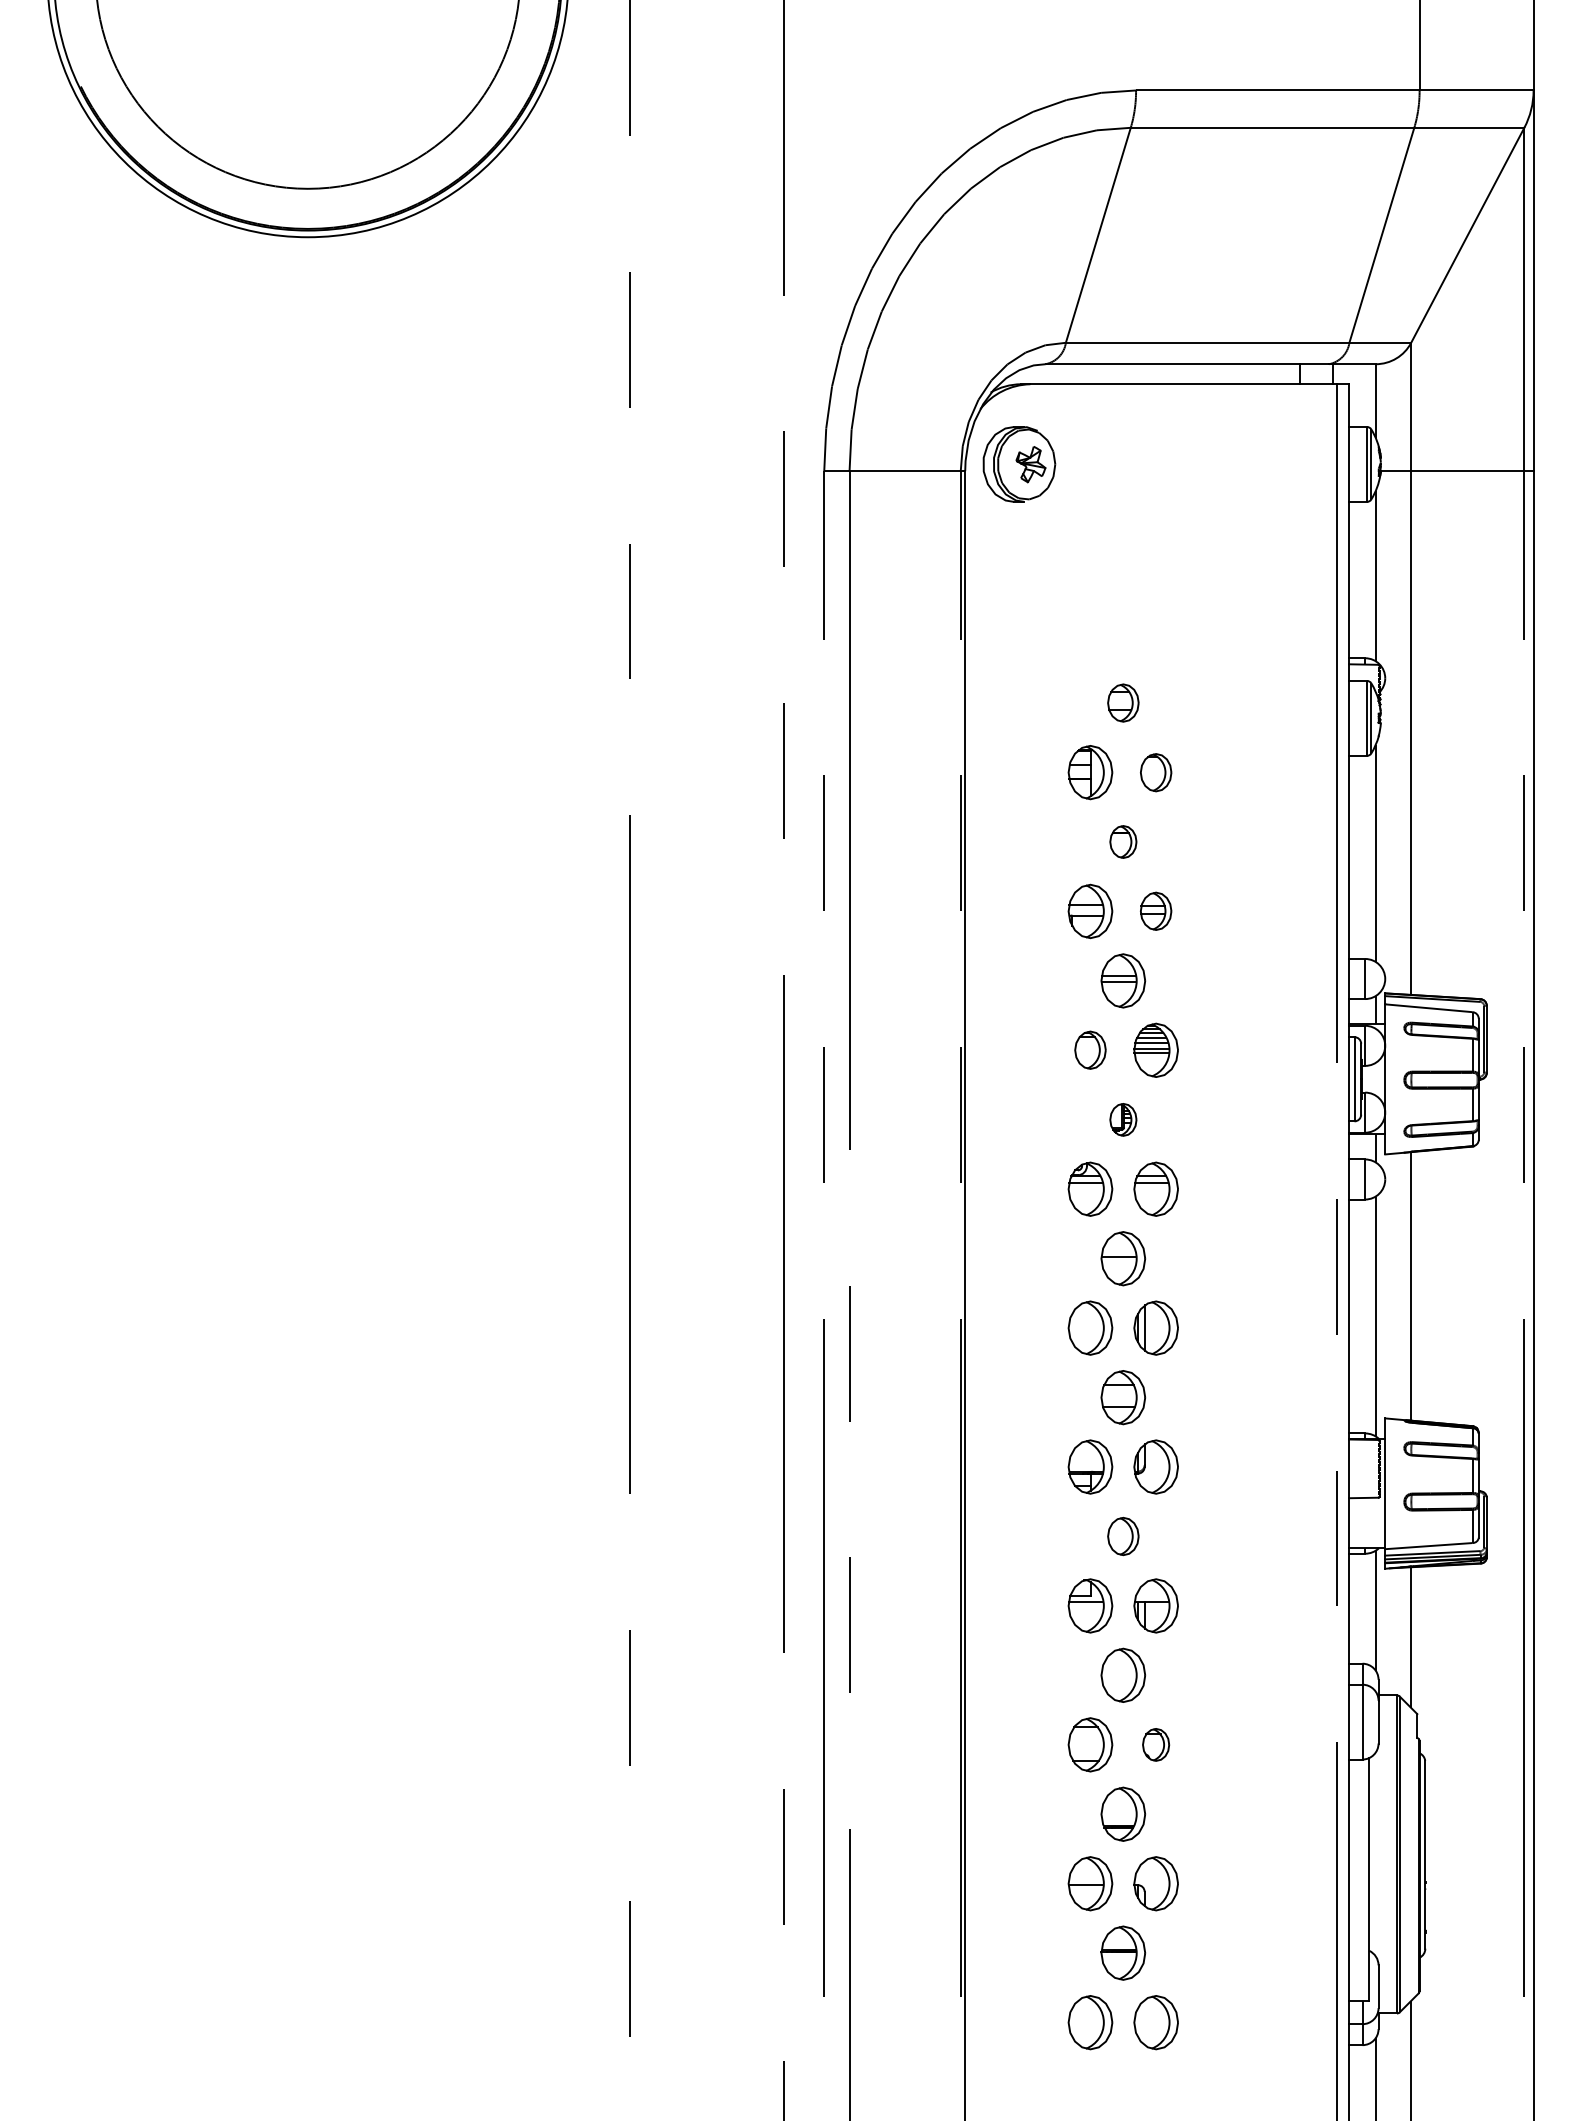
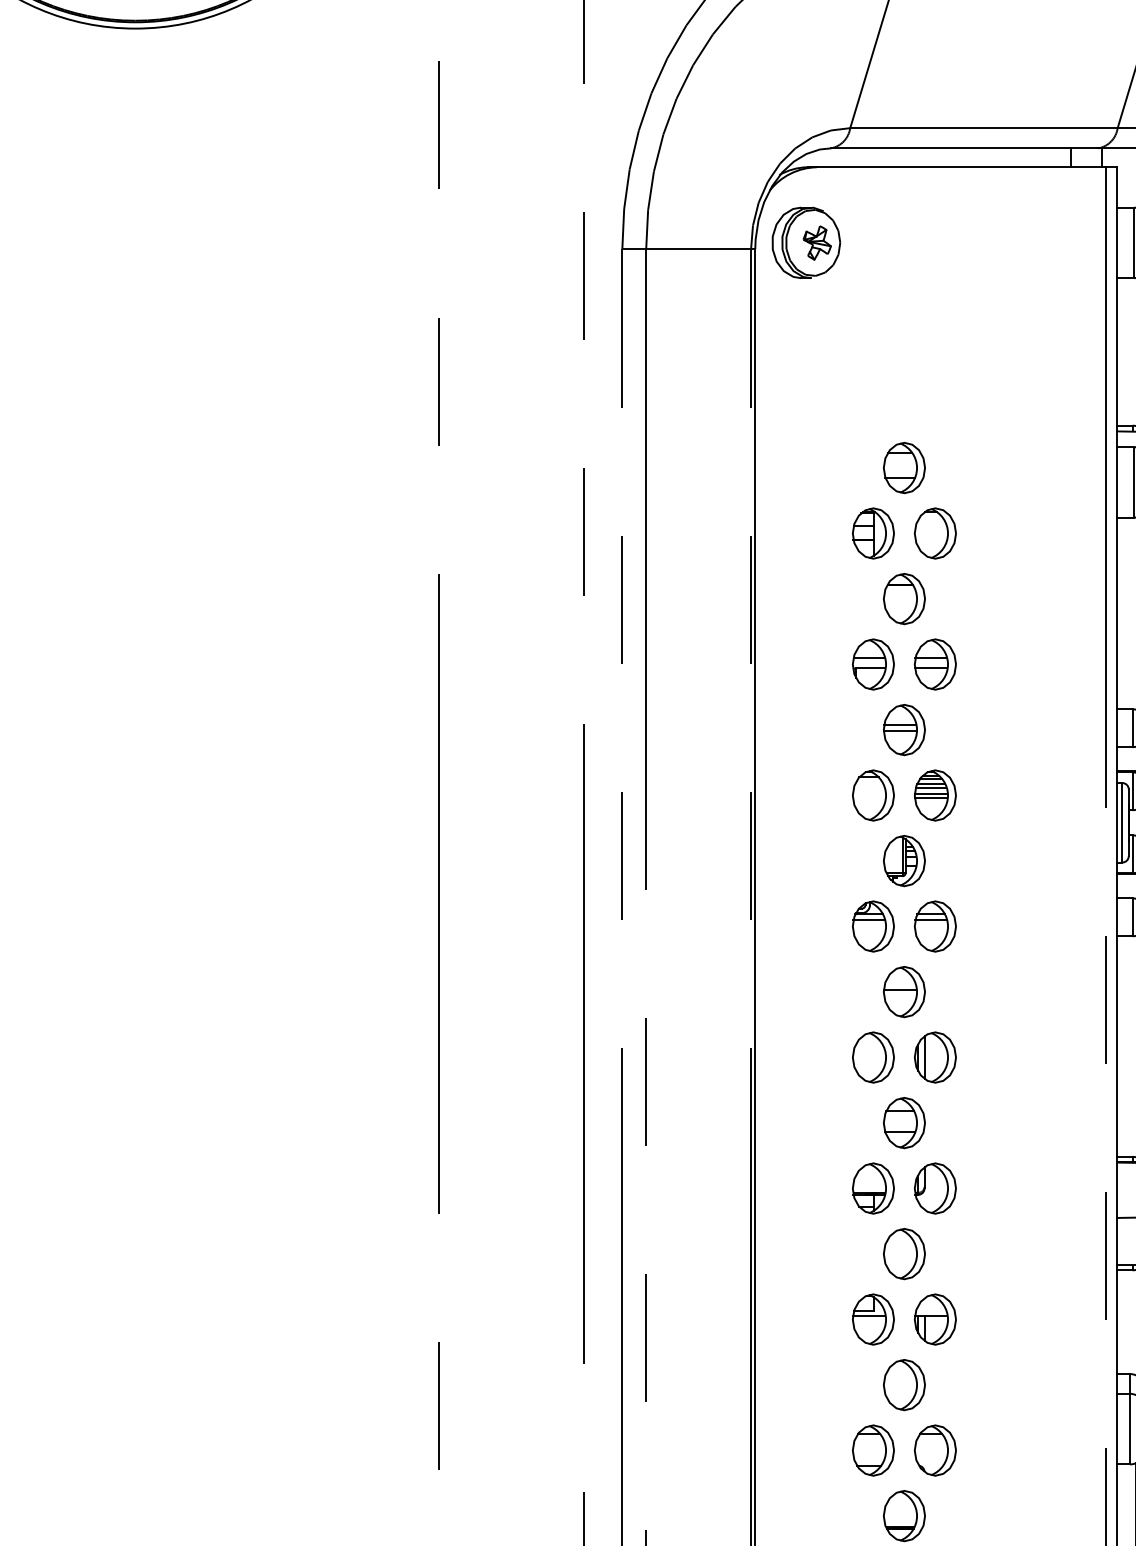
part: (1123, 702) -> (904, 467), size x1.43
part: (1155, 772) -> (934, 533), size x1.43
part: (1123, 841) -> (904, 598), size x1.67
part: (1155, 910) -> (934, 663), size x1.43
part: (1090, 1049) -> (873, 794), size x1.43
part: (1123, 1119) -> (904, 860), size x1.67
part: (1123, 1536) -> (904, 1254), size x1.43
part: (1155, 1744) -> (934, 1450), size x1.67

